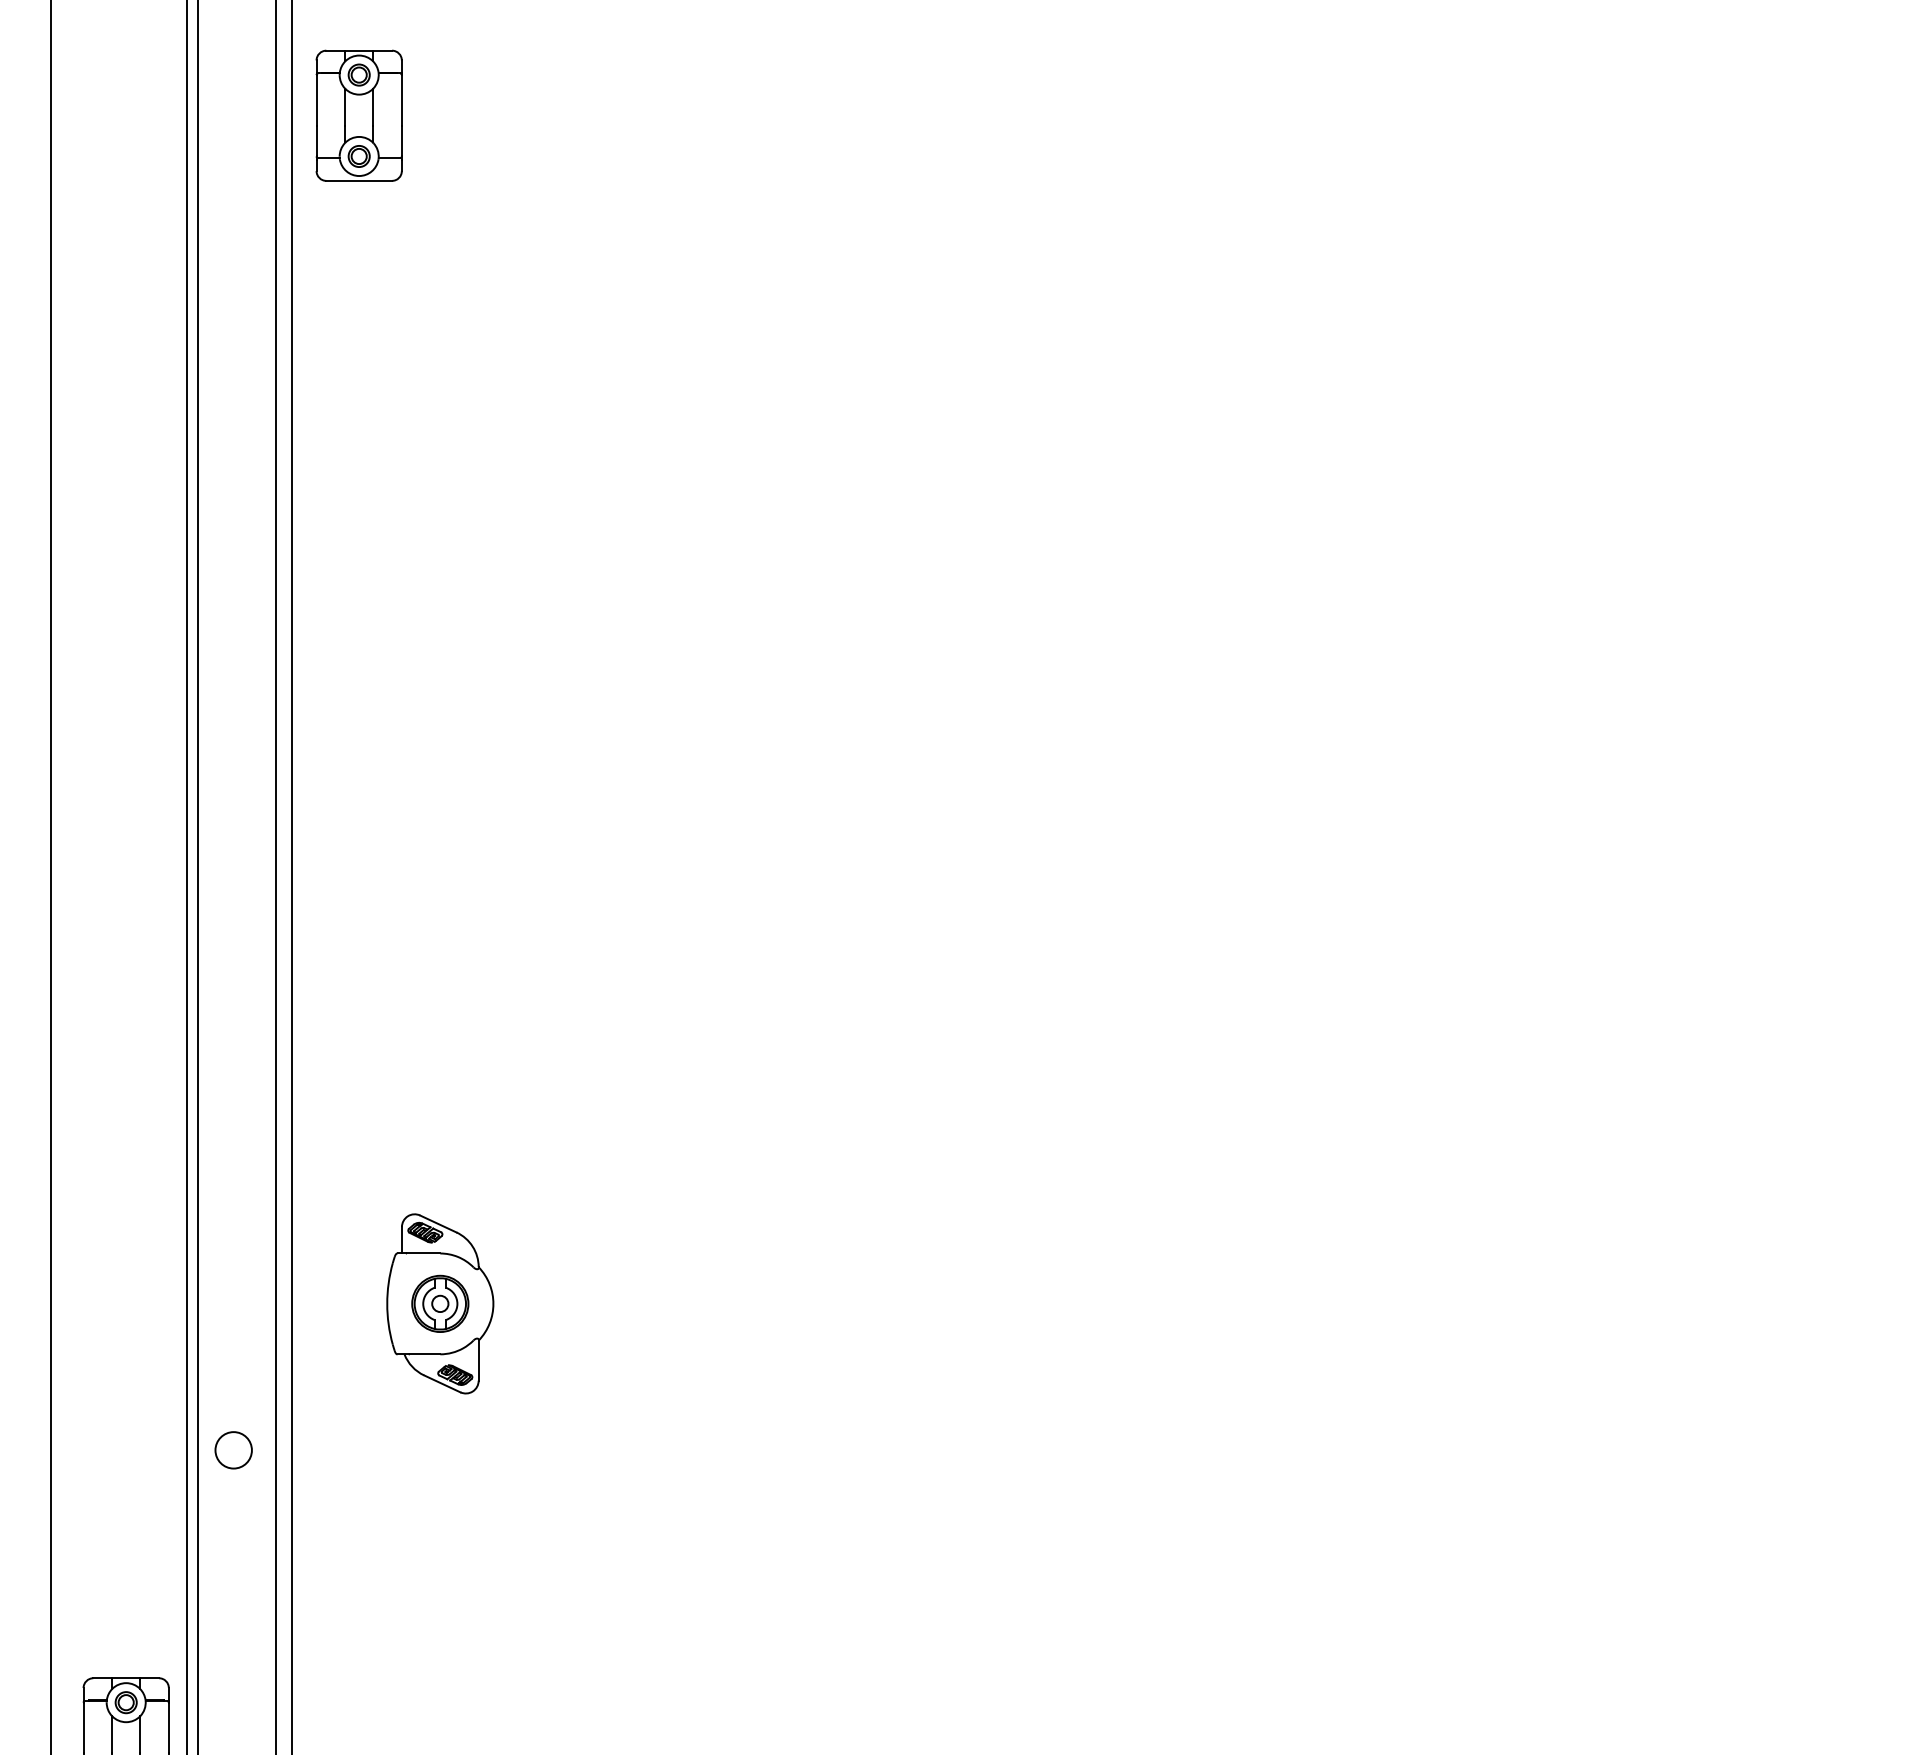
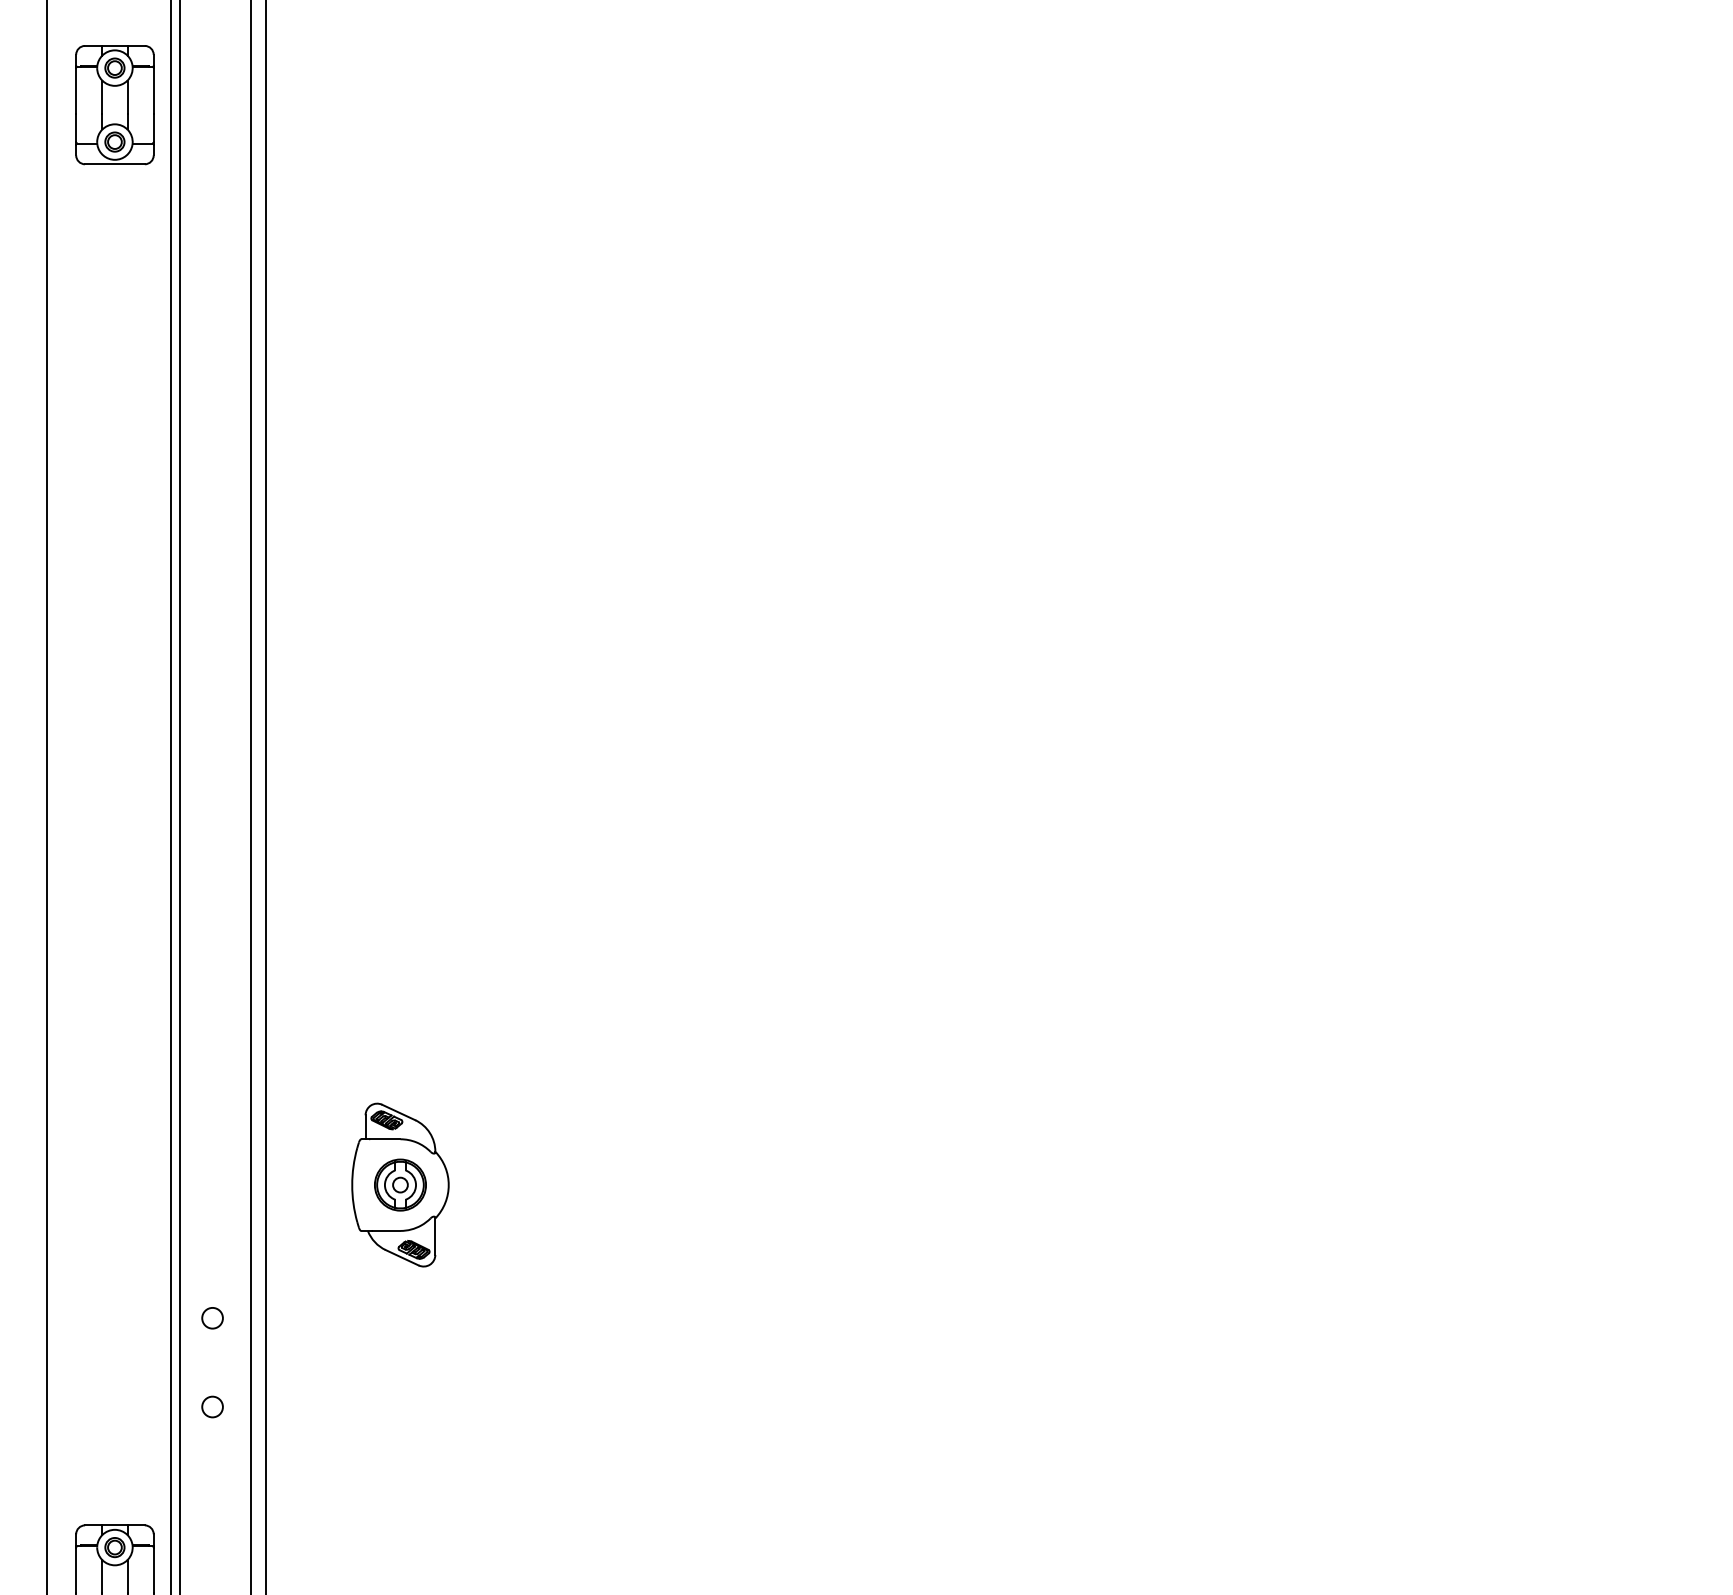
part: (358, 115) -> (114, 104), moved
circle: (233, 1450) -> (212, 1318), size x0.62
circle: (233, 1547) -> (212, 1406), added

